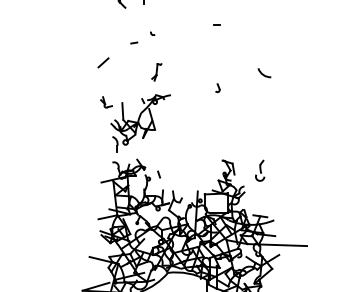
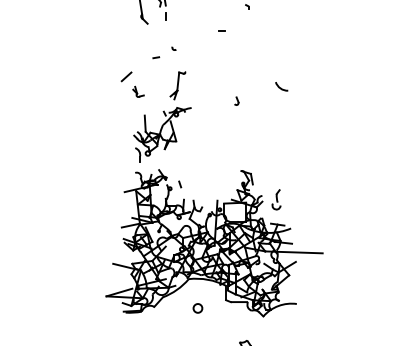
line: (216, 24) -> (221, 30), moved
part: (156, 71) -> (177, 85), size x1.67
part: (106, 101) -> (138, 91), moved
part: (260, 170) -> (276, 199), moved

